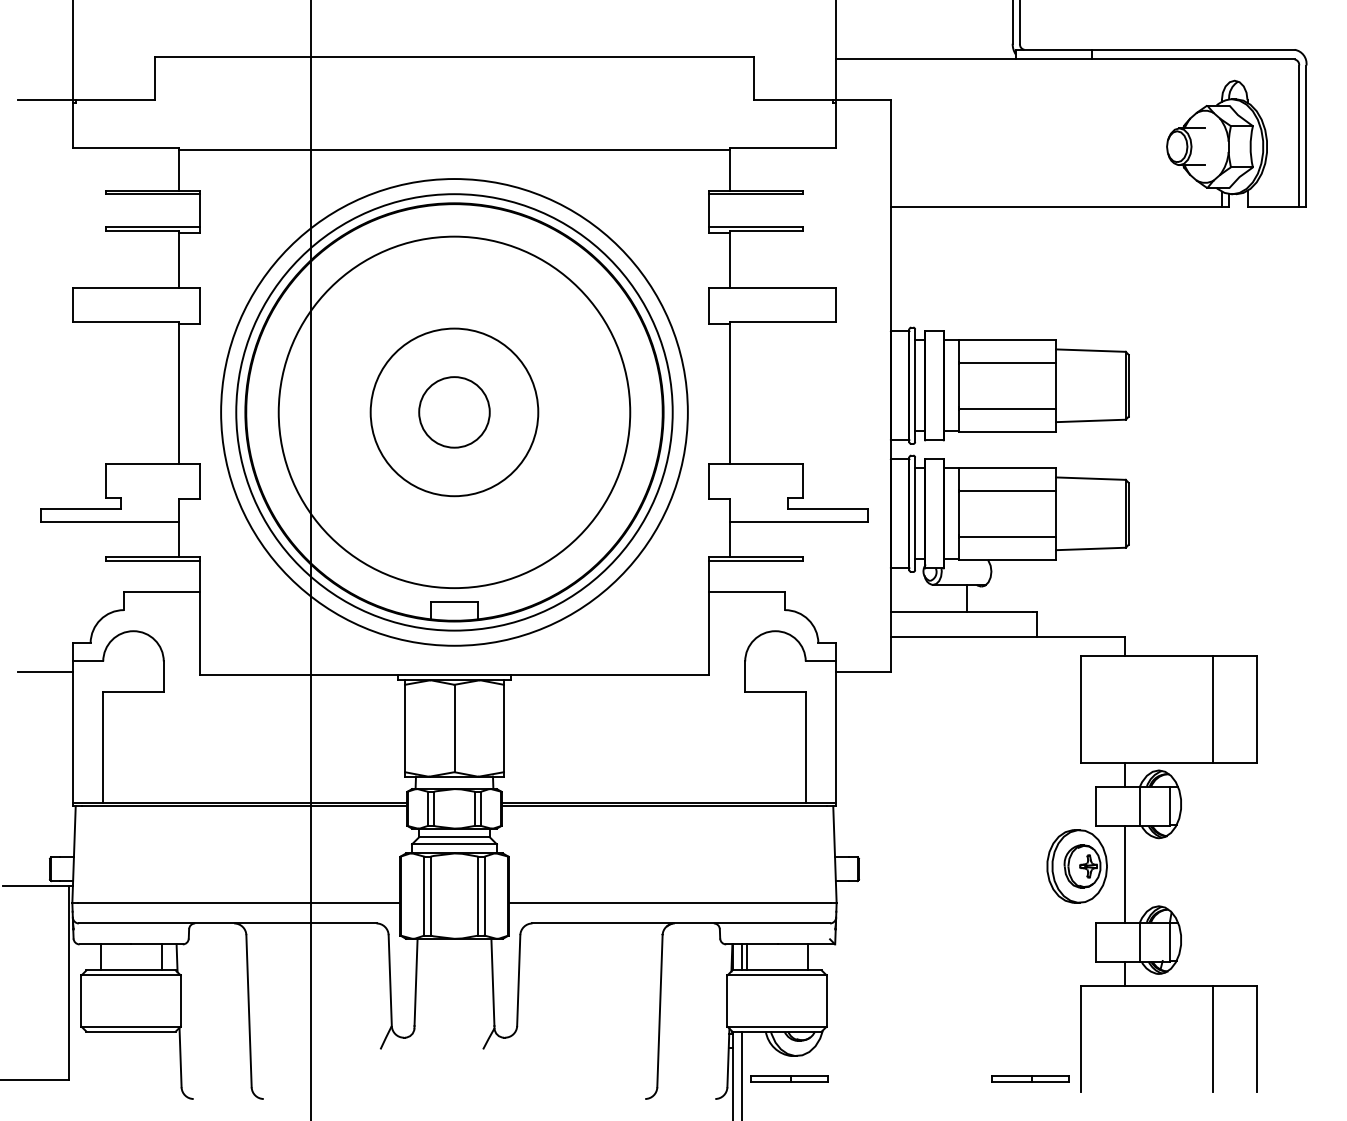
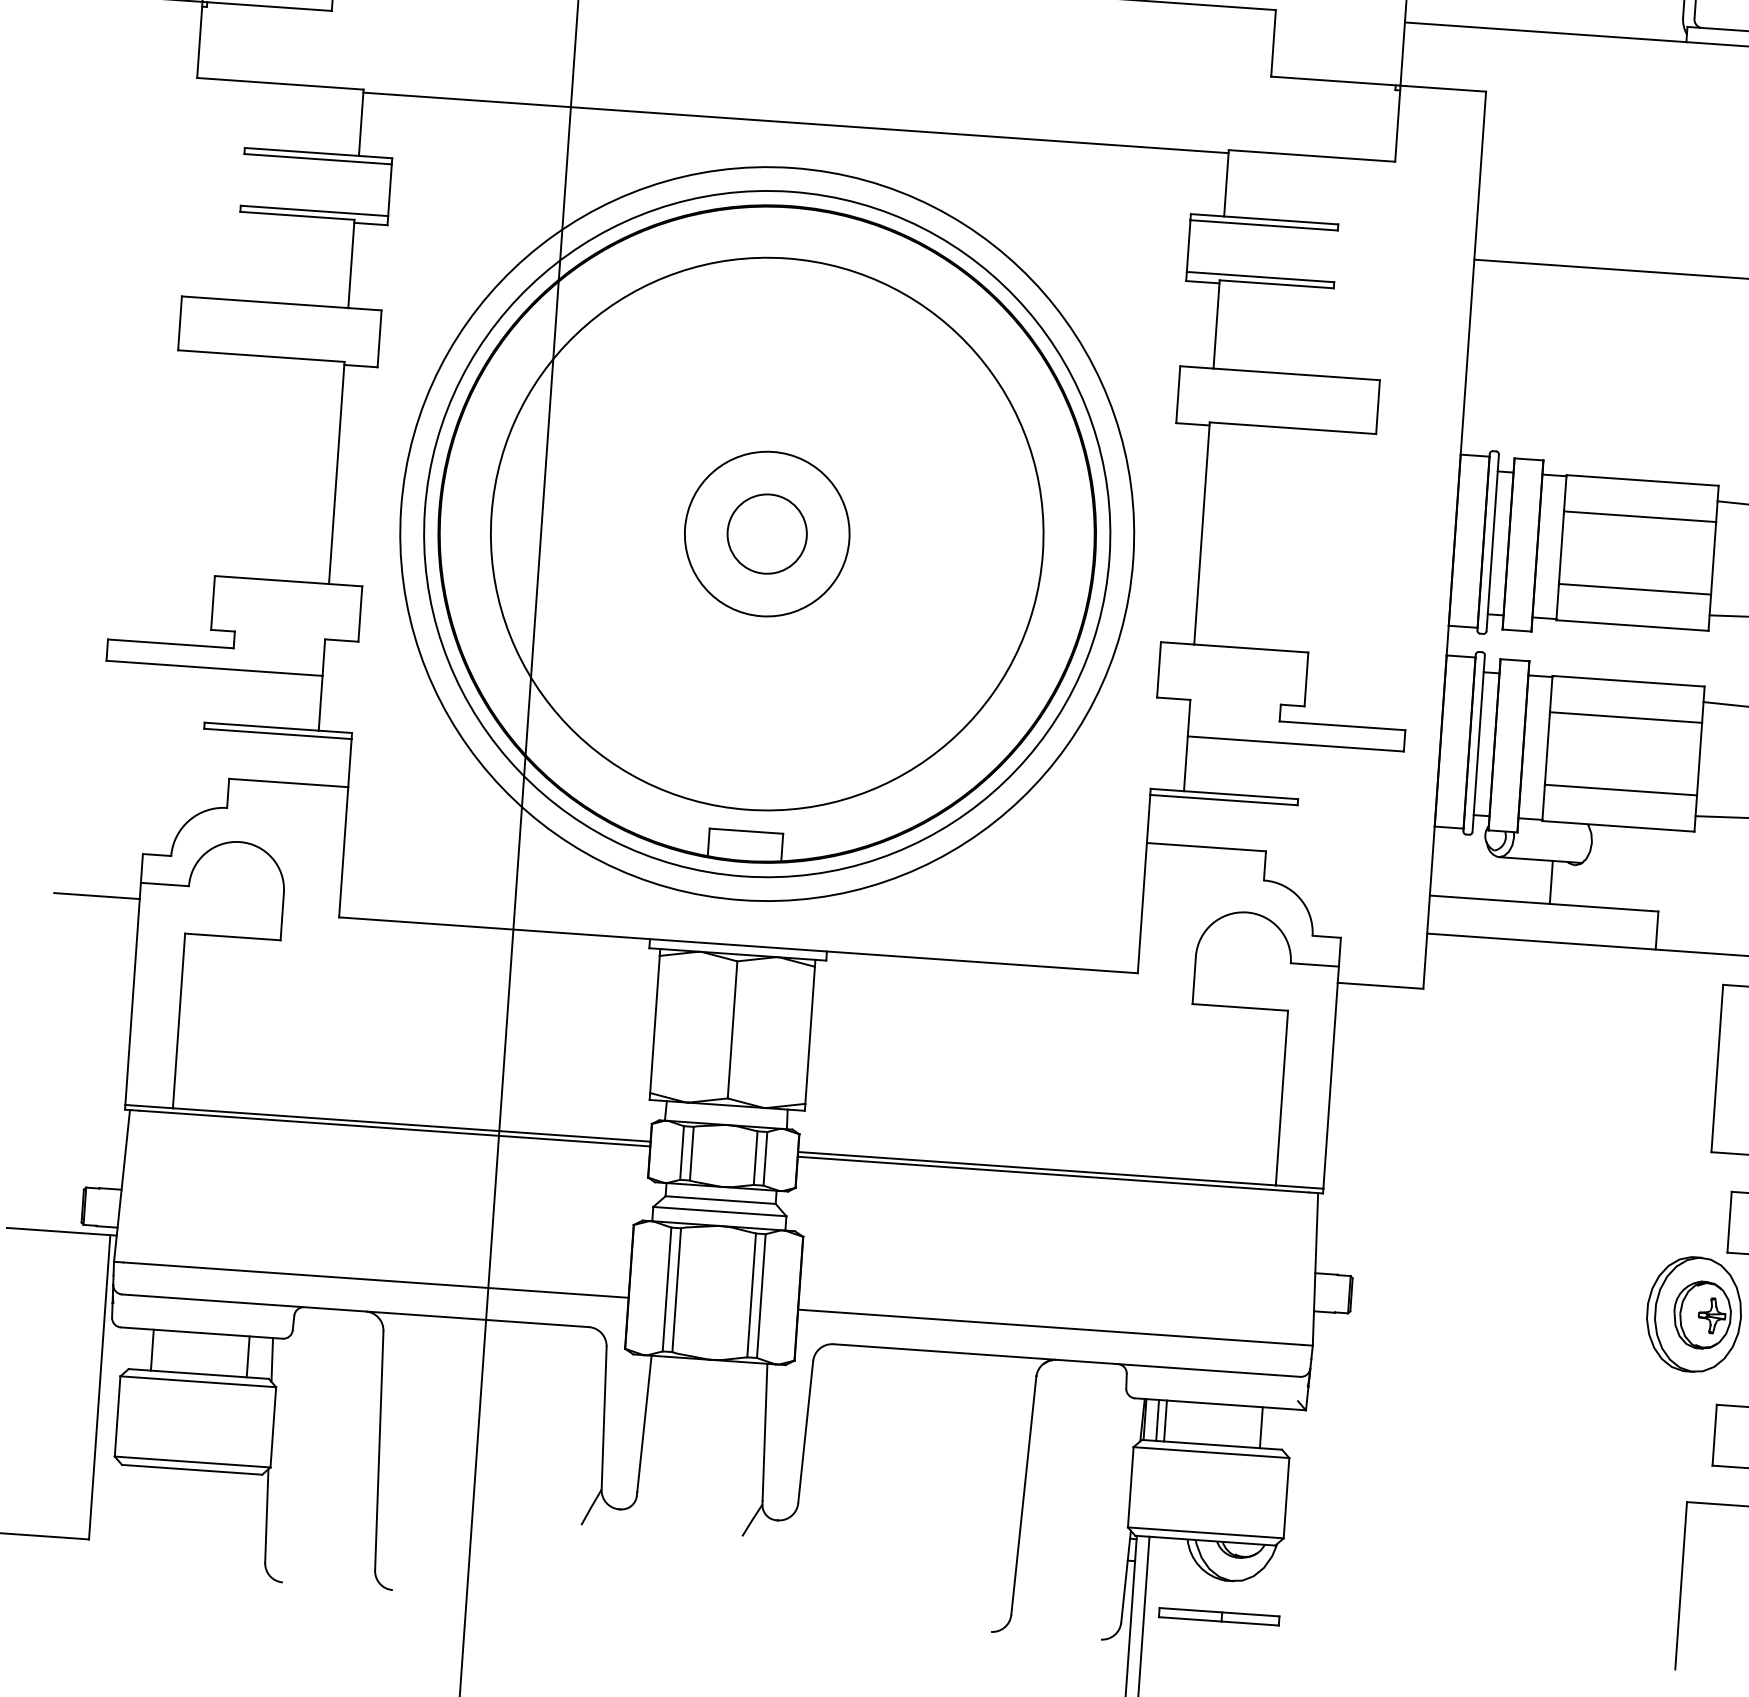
circle: (454, 412) -> (767, 534), size x0.62
circle: (454, 412) -> (767, 534), size x0.71
part: (1030, 1078) -> (1597, 1642), removed

